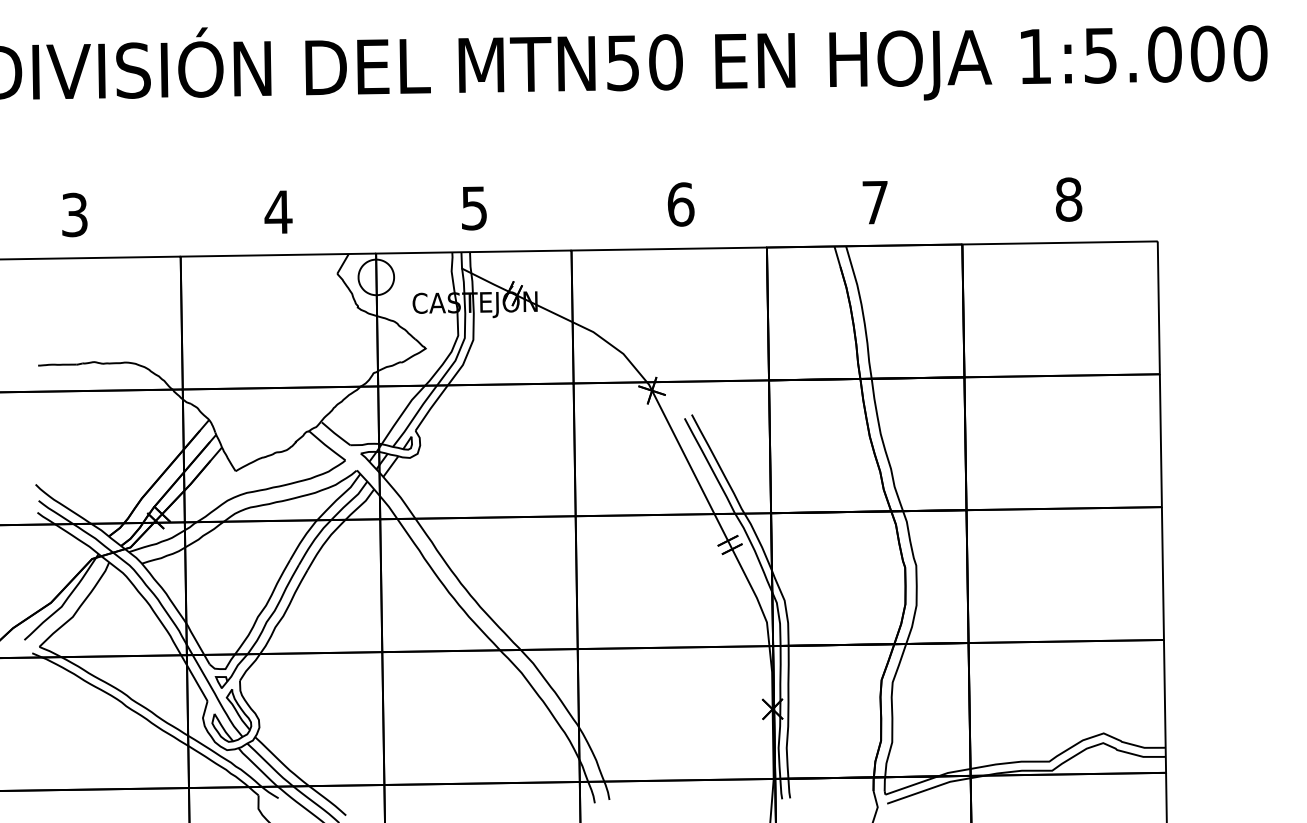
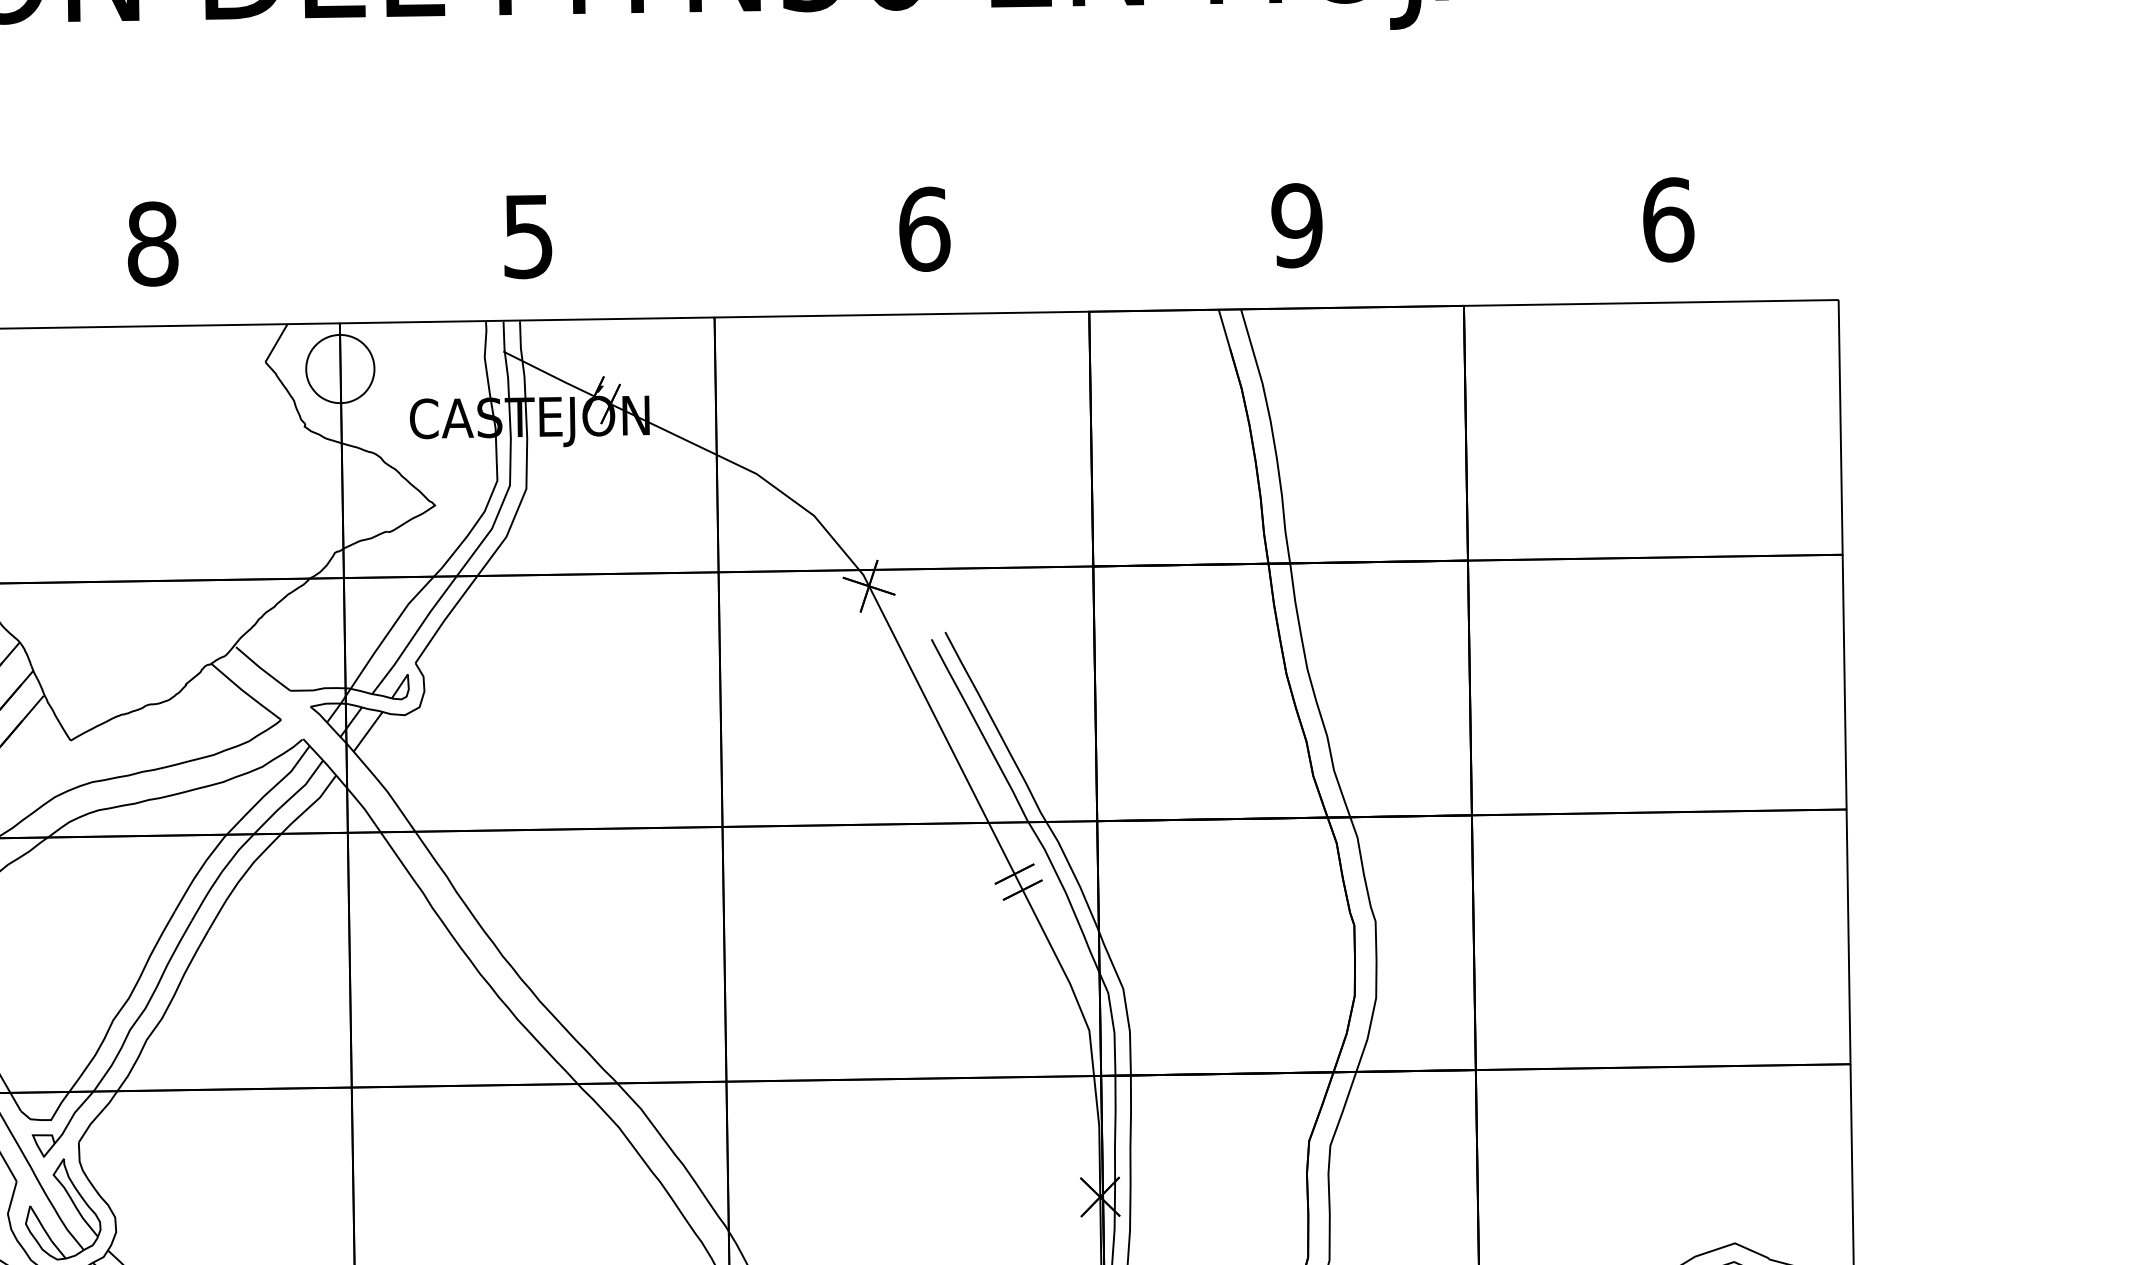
text: (1068, 199) -> (1667, 219), 8 -> 6
text: (875, 202) -> (1297, 225), 7 -> 9
text: (278, 212) -> (152, 244), 4 -> 8

